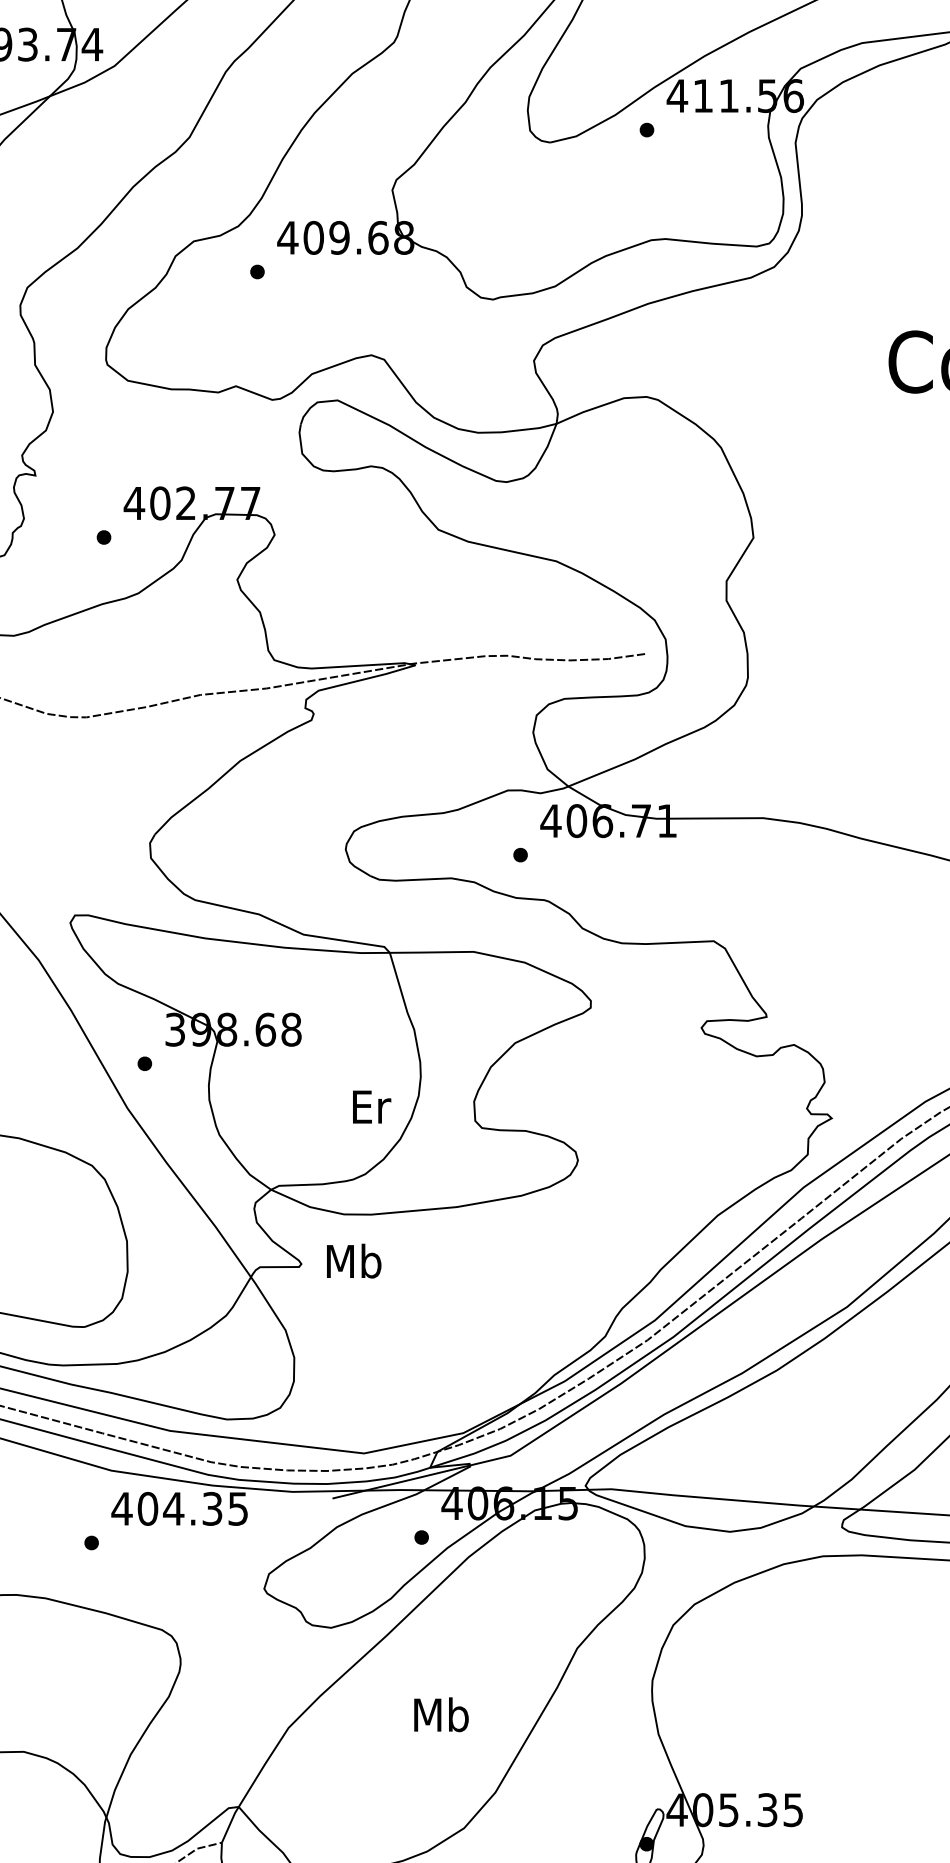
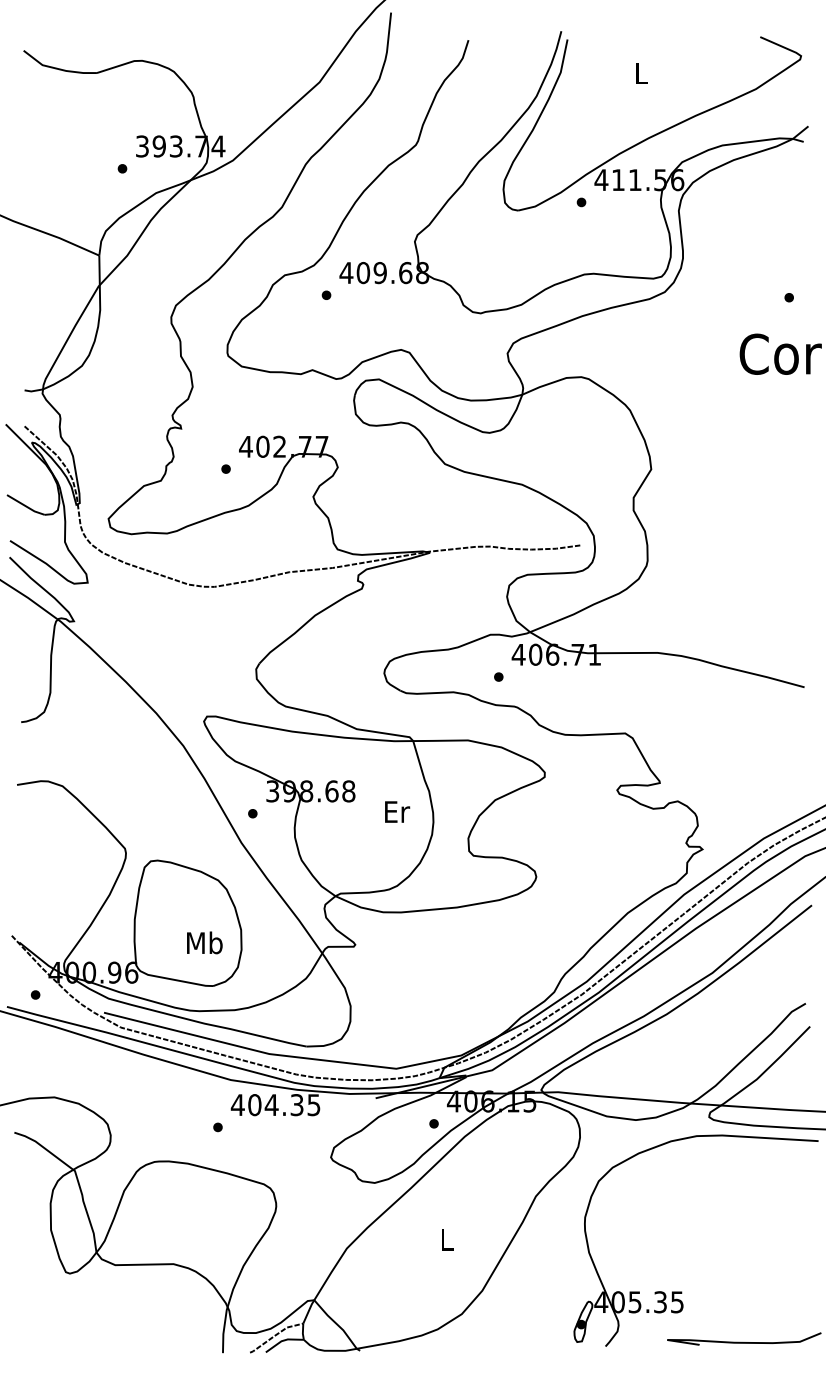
text: (371, 1106) -> (397, 811), moved
text: (353, 1260) -> (204, 942), moved
text: (440, 1714) -> (446, 1239), Mb -> L

